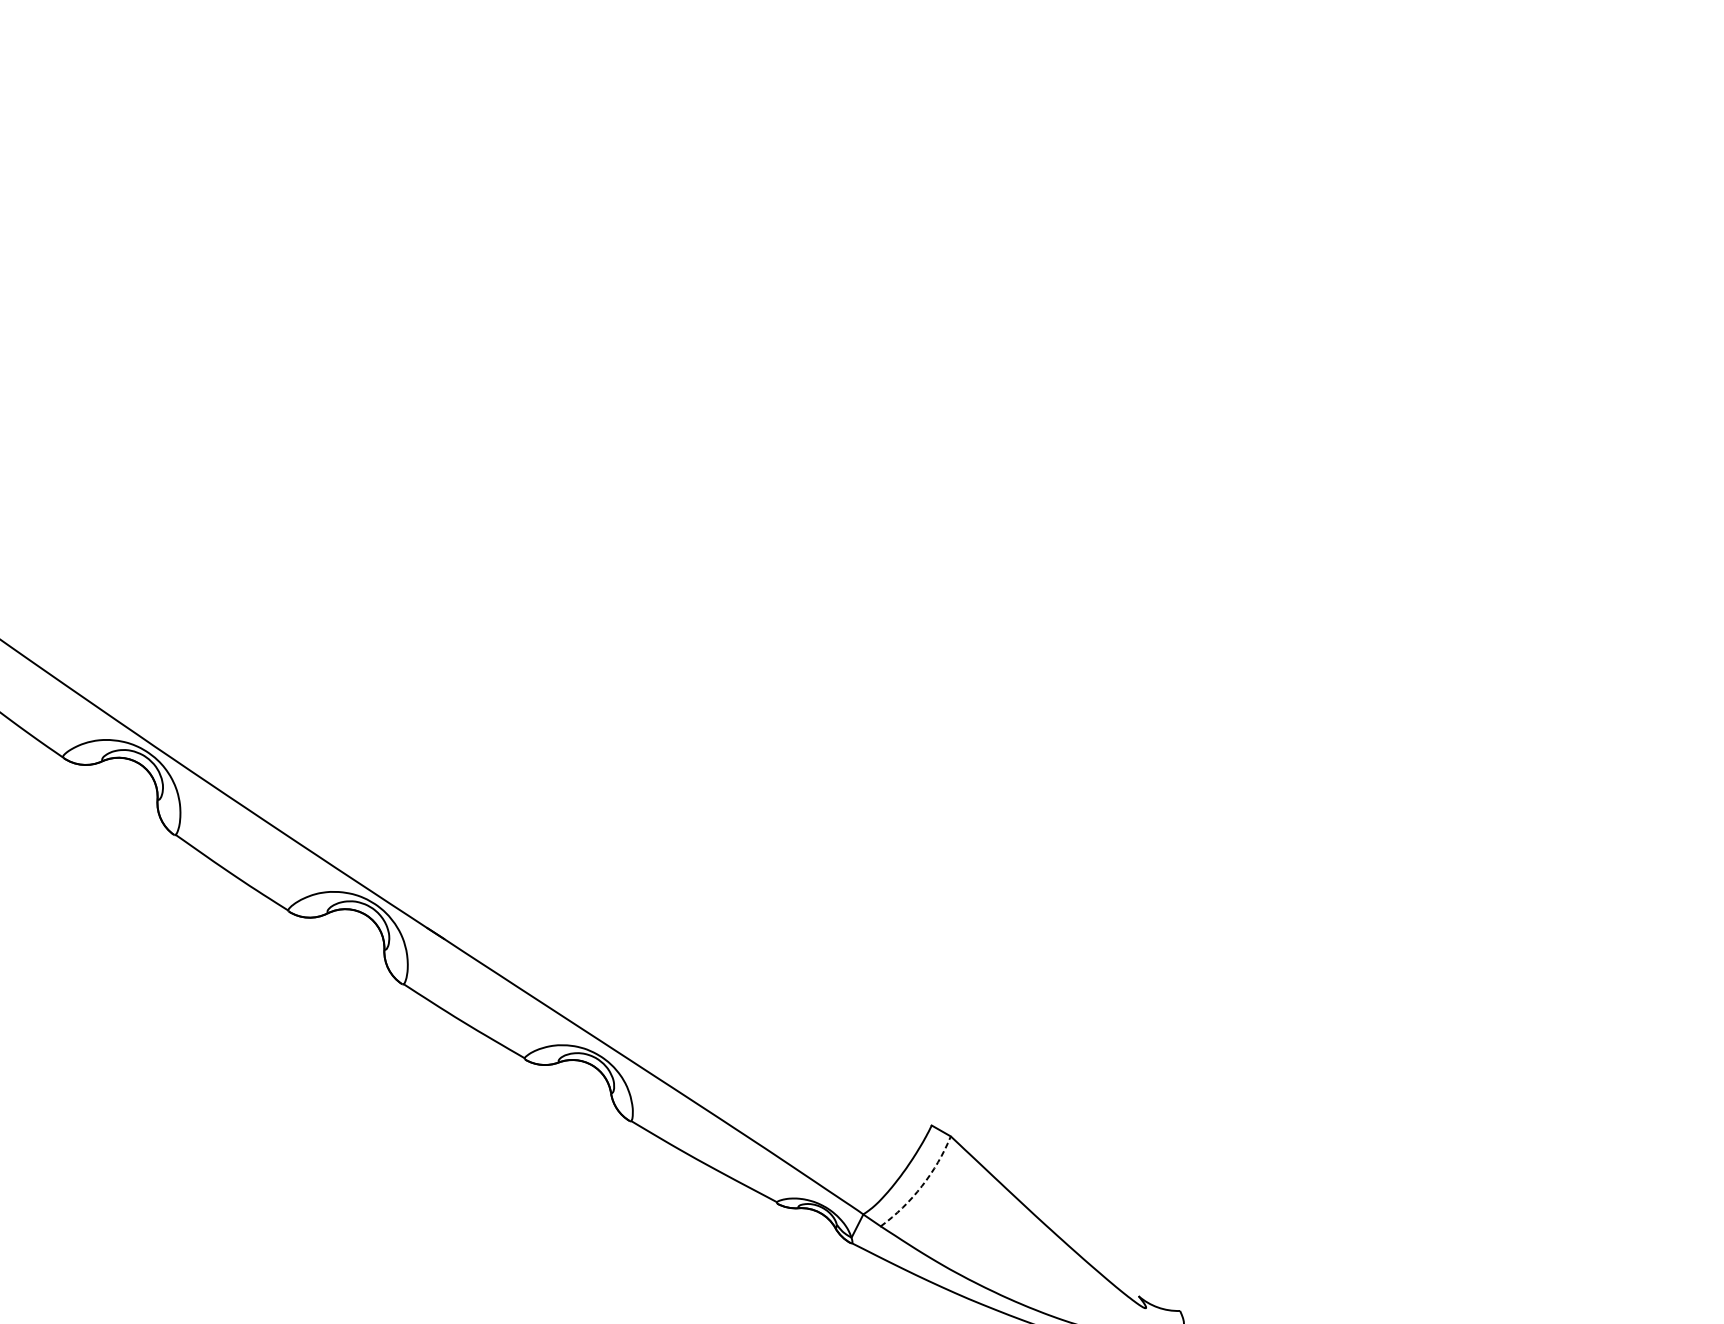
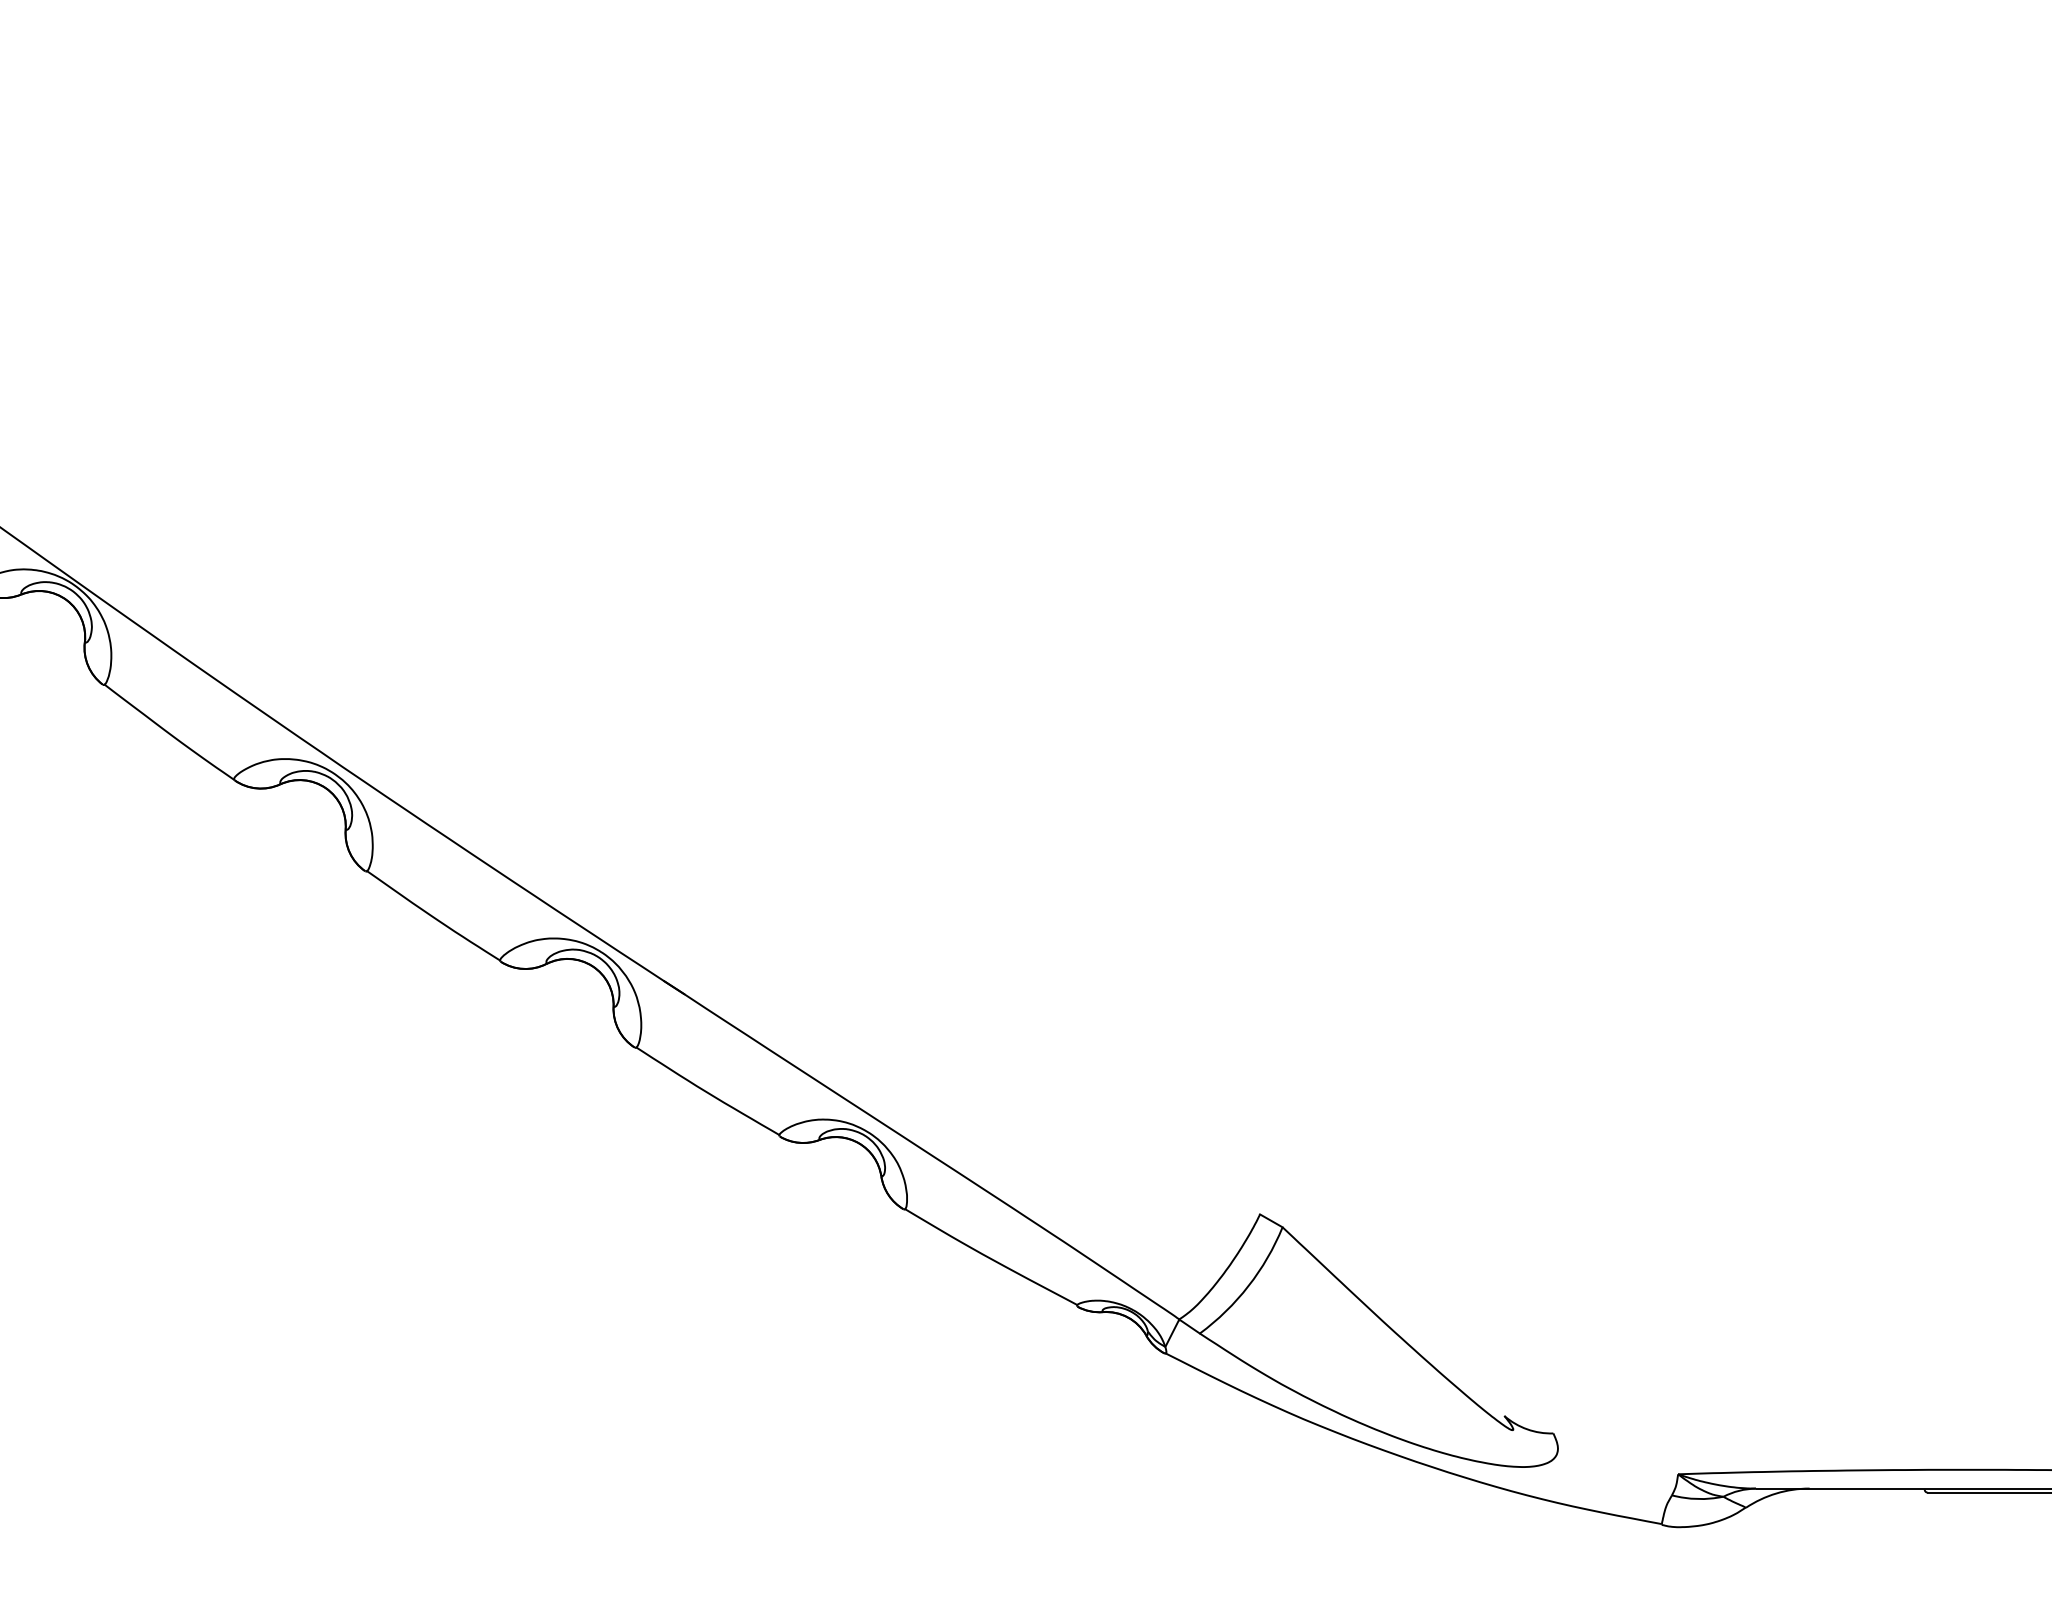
arc: (921, 1186) -> (1248, 1286), dashed -> solid

